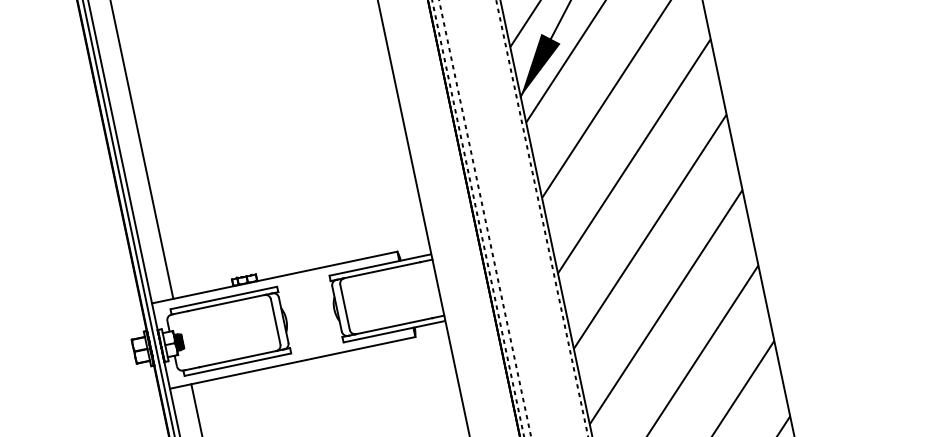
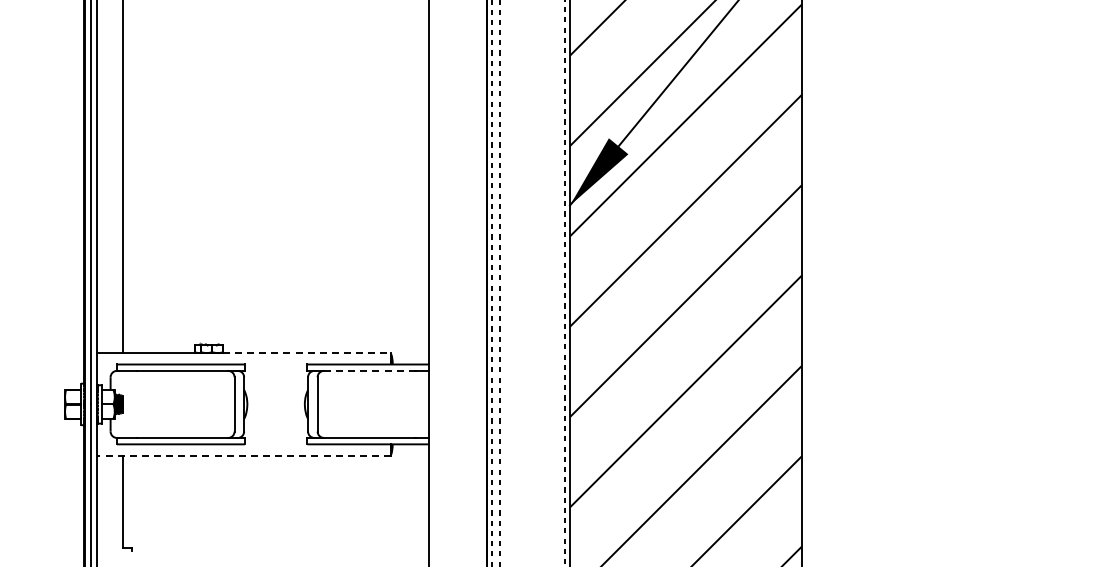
line: (327, 266) -> (307, 353), solid -> dashed
line: (382, 269) -> (369, 370), solid -> dashed
line: (292, 362) -> (244, 455), solid -> dashed

